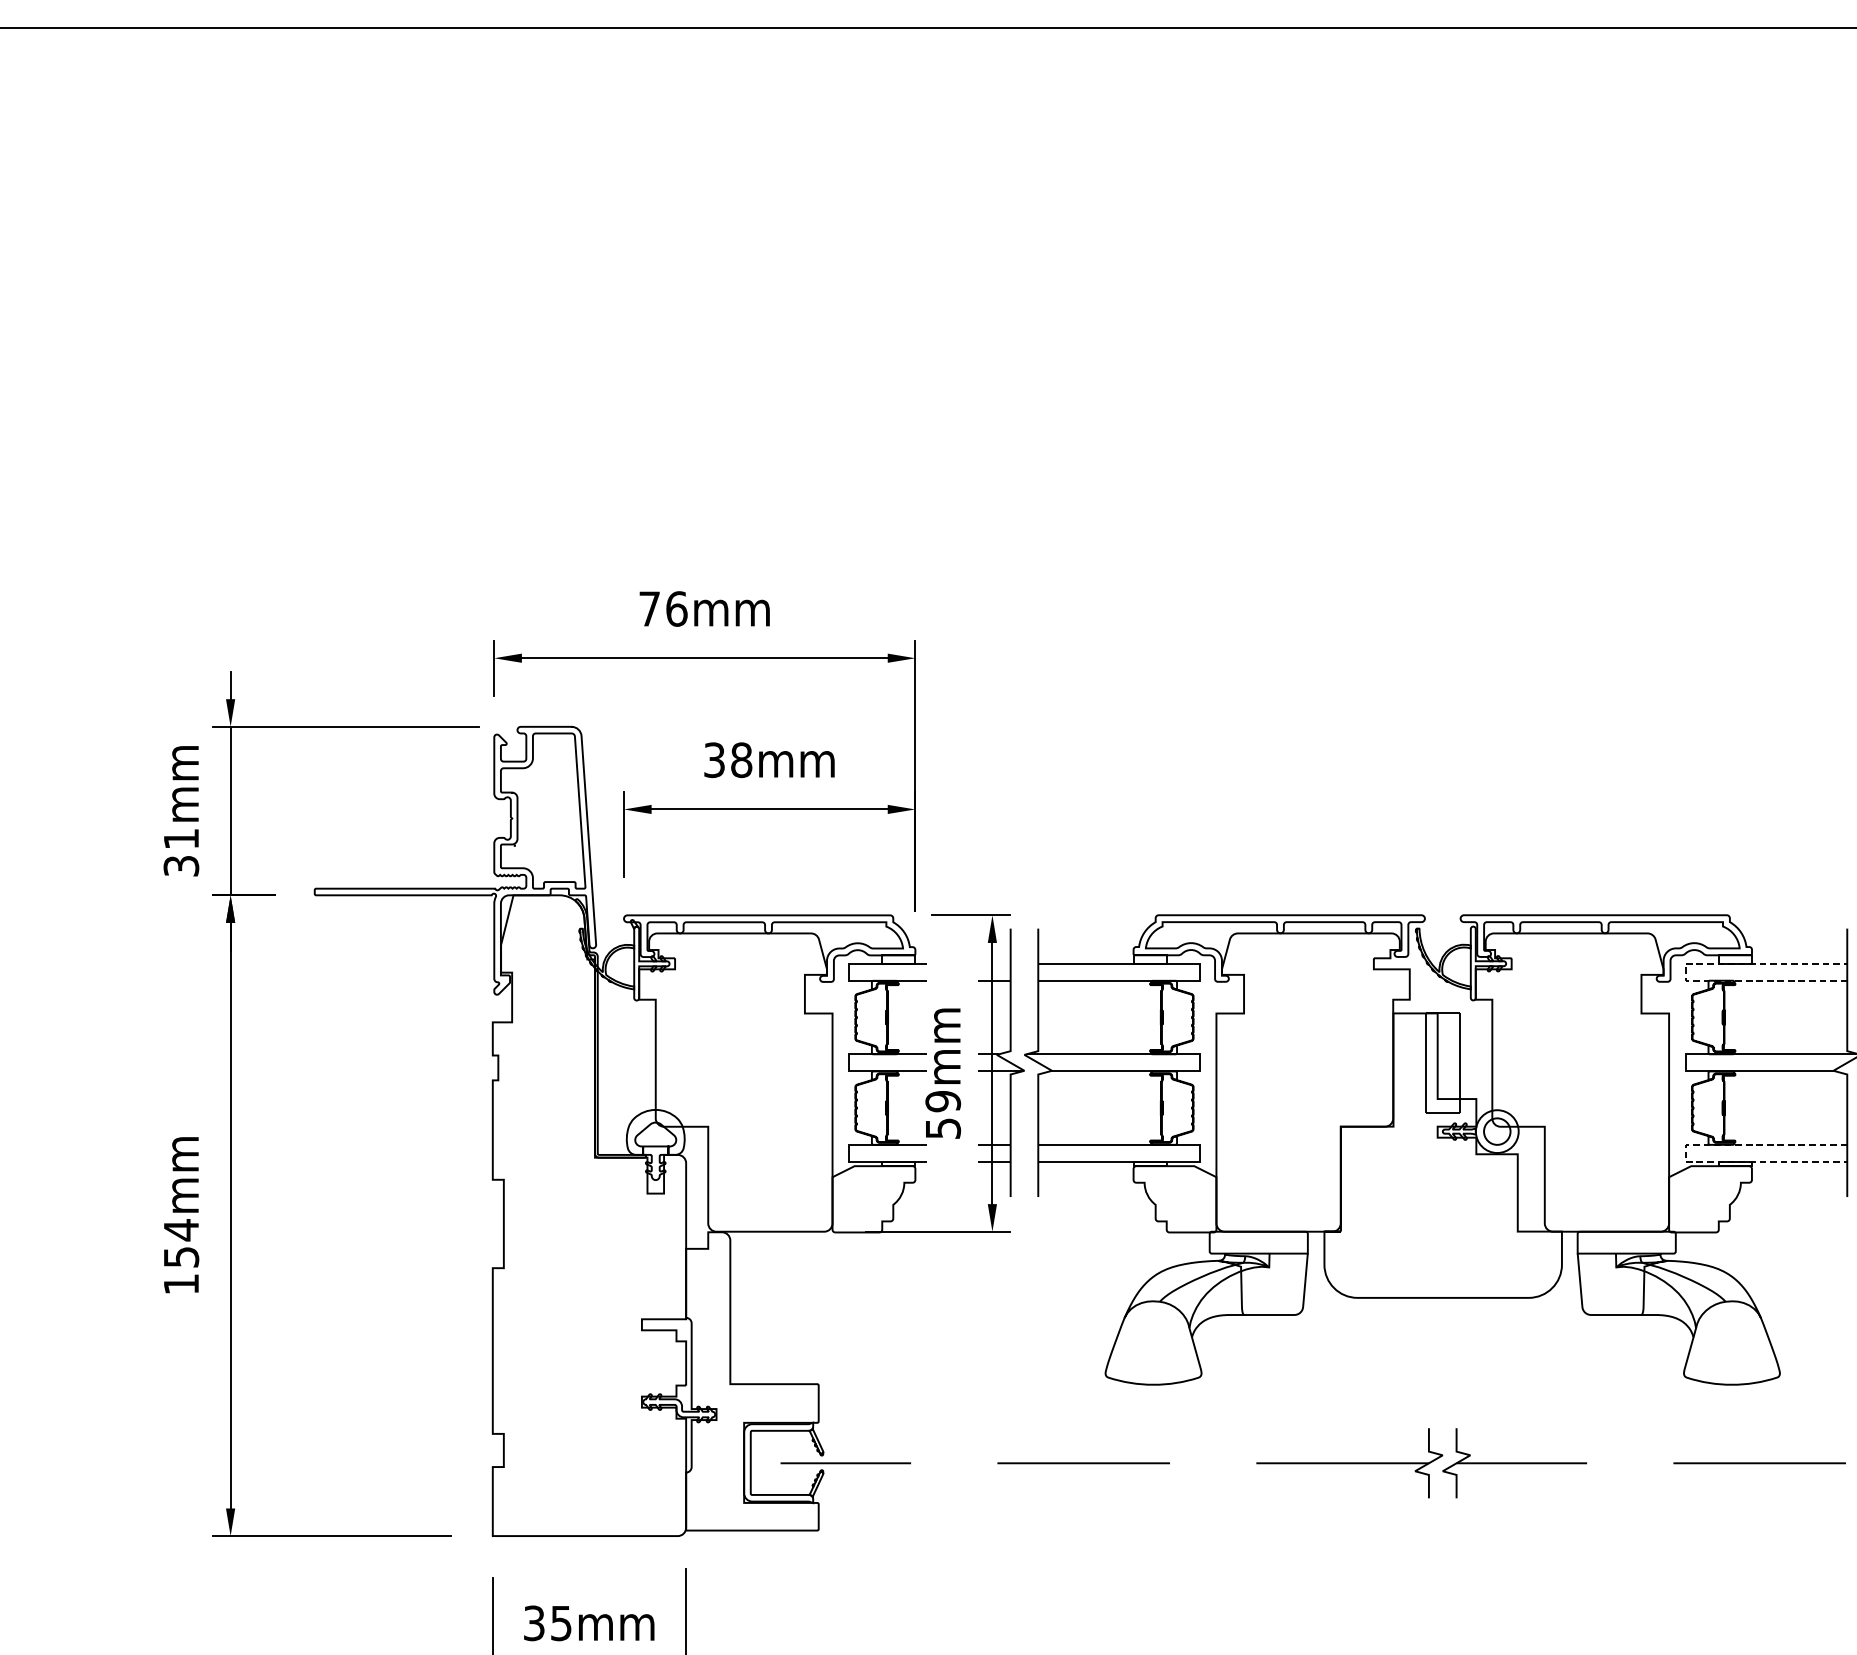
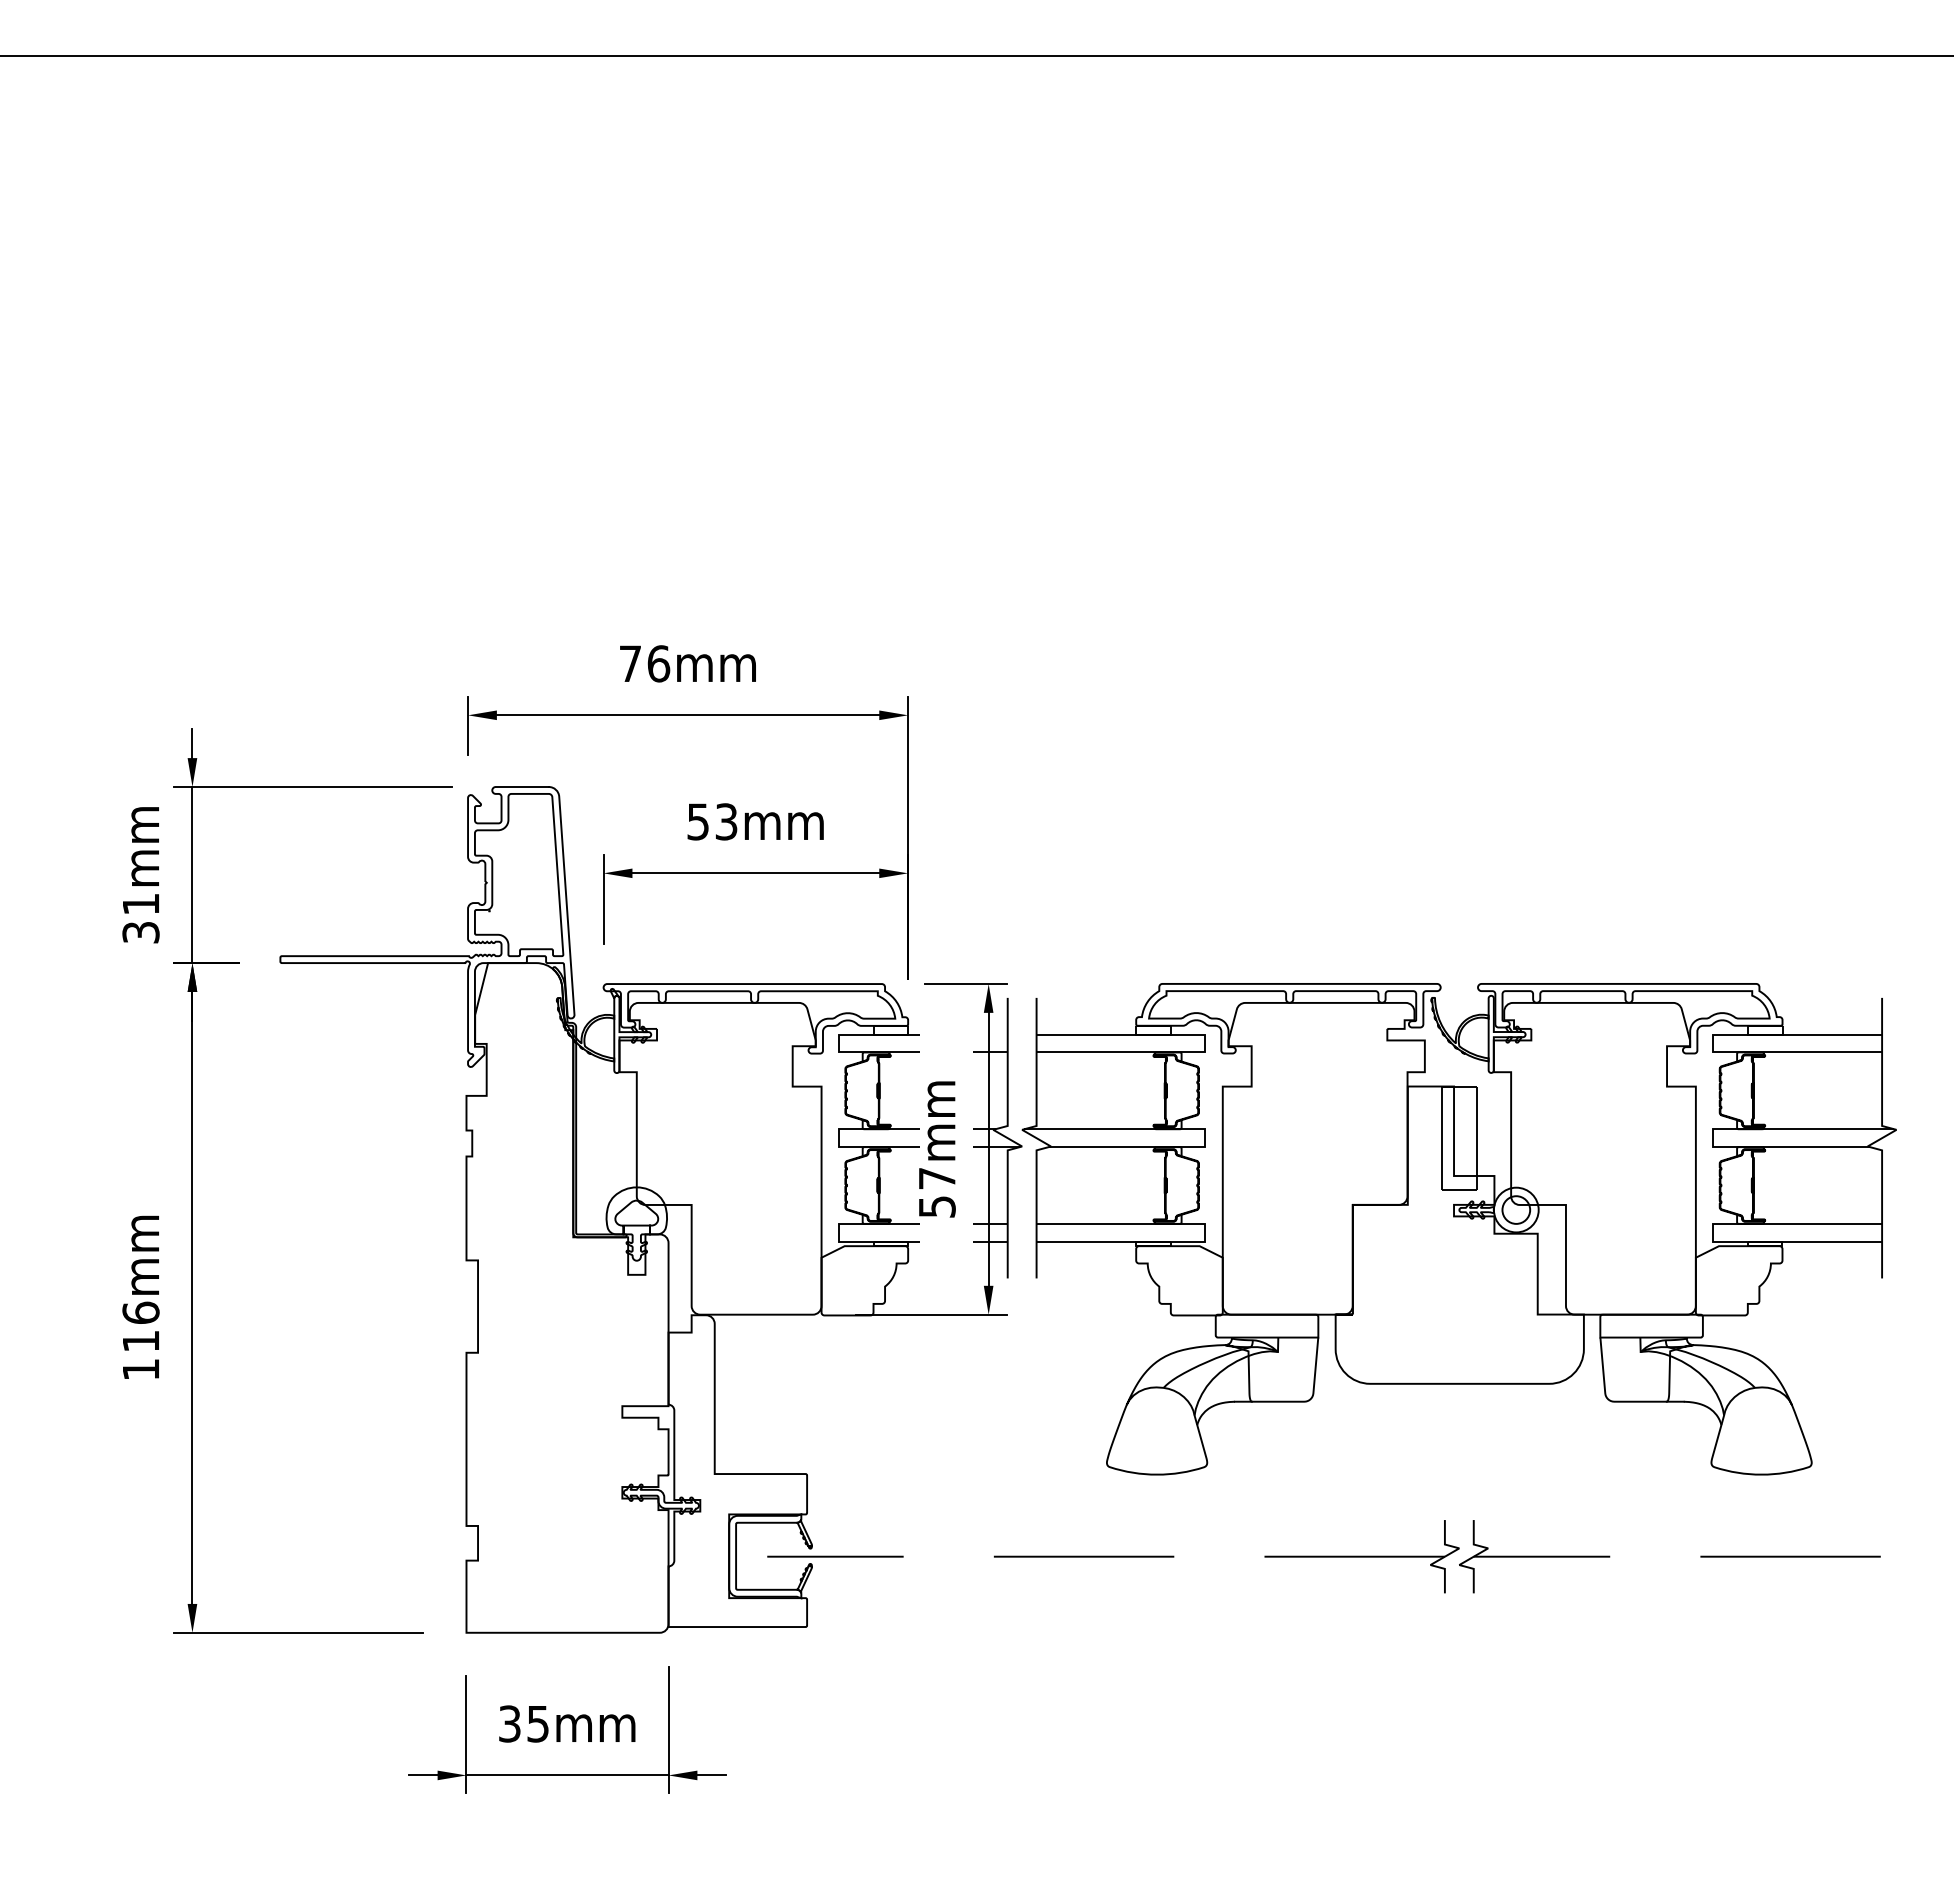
text: (728, 759) -> (712, 821), 38mm -> 53mm
line: (1685, 972) -> (1713, 1043), dashed -> solid
text: (942, 1101) -> (936, 1178), 59mm -> 57mm
line: (1685, 1153) -> (1713, 1232), dashed -> solid
text: (180, 1243) -> (140, 1326), 154mm -> 116mm

